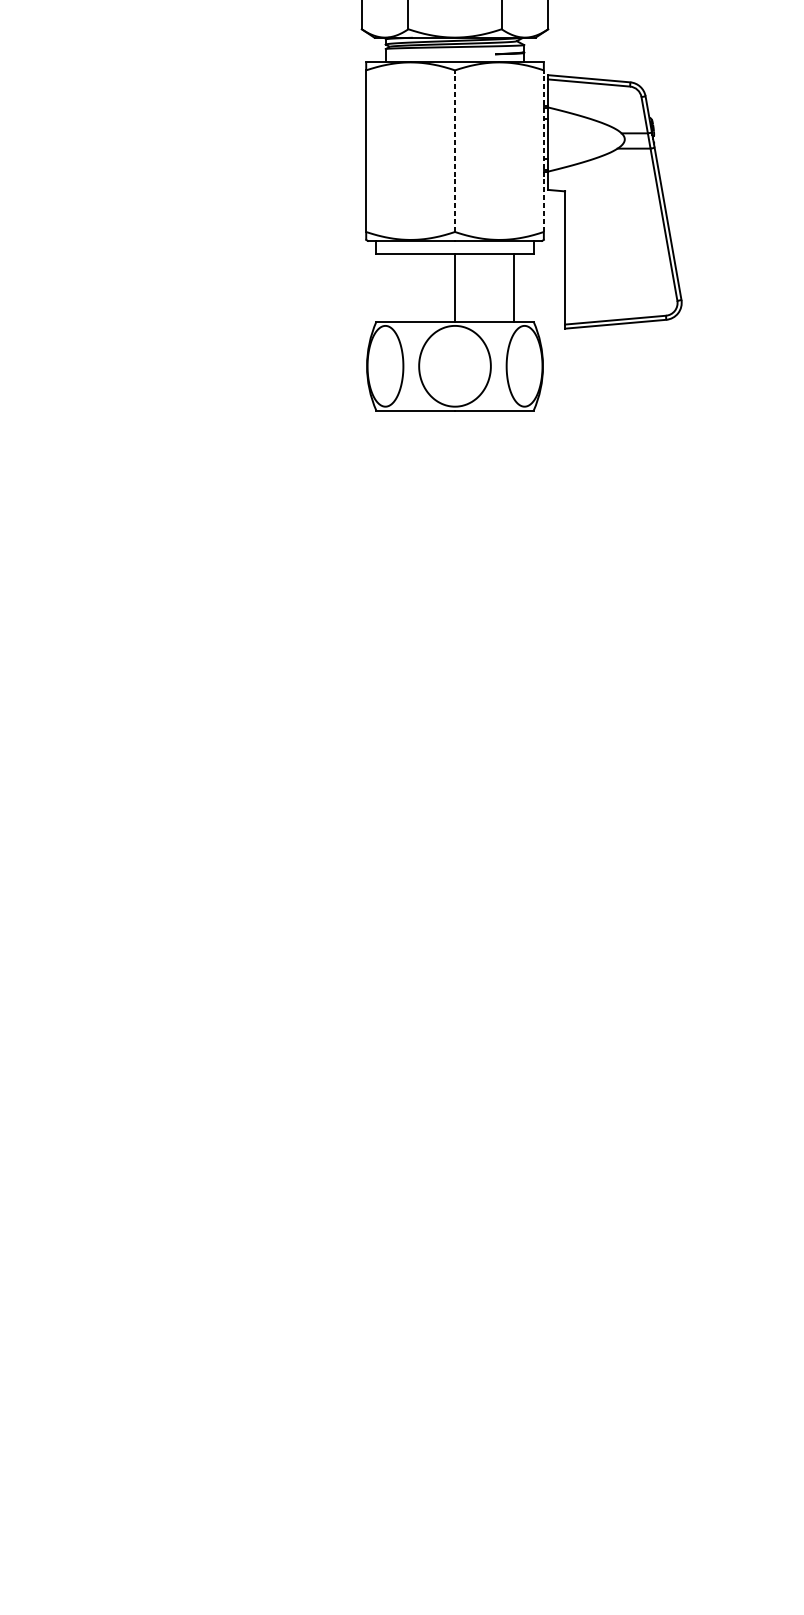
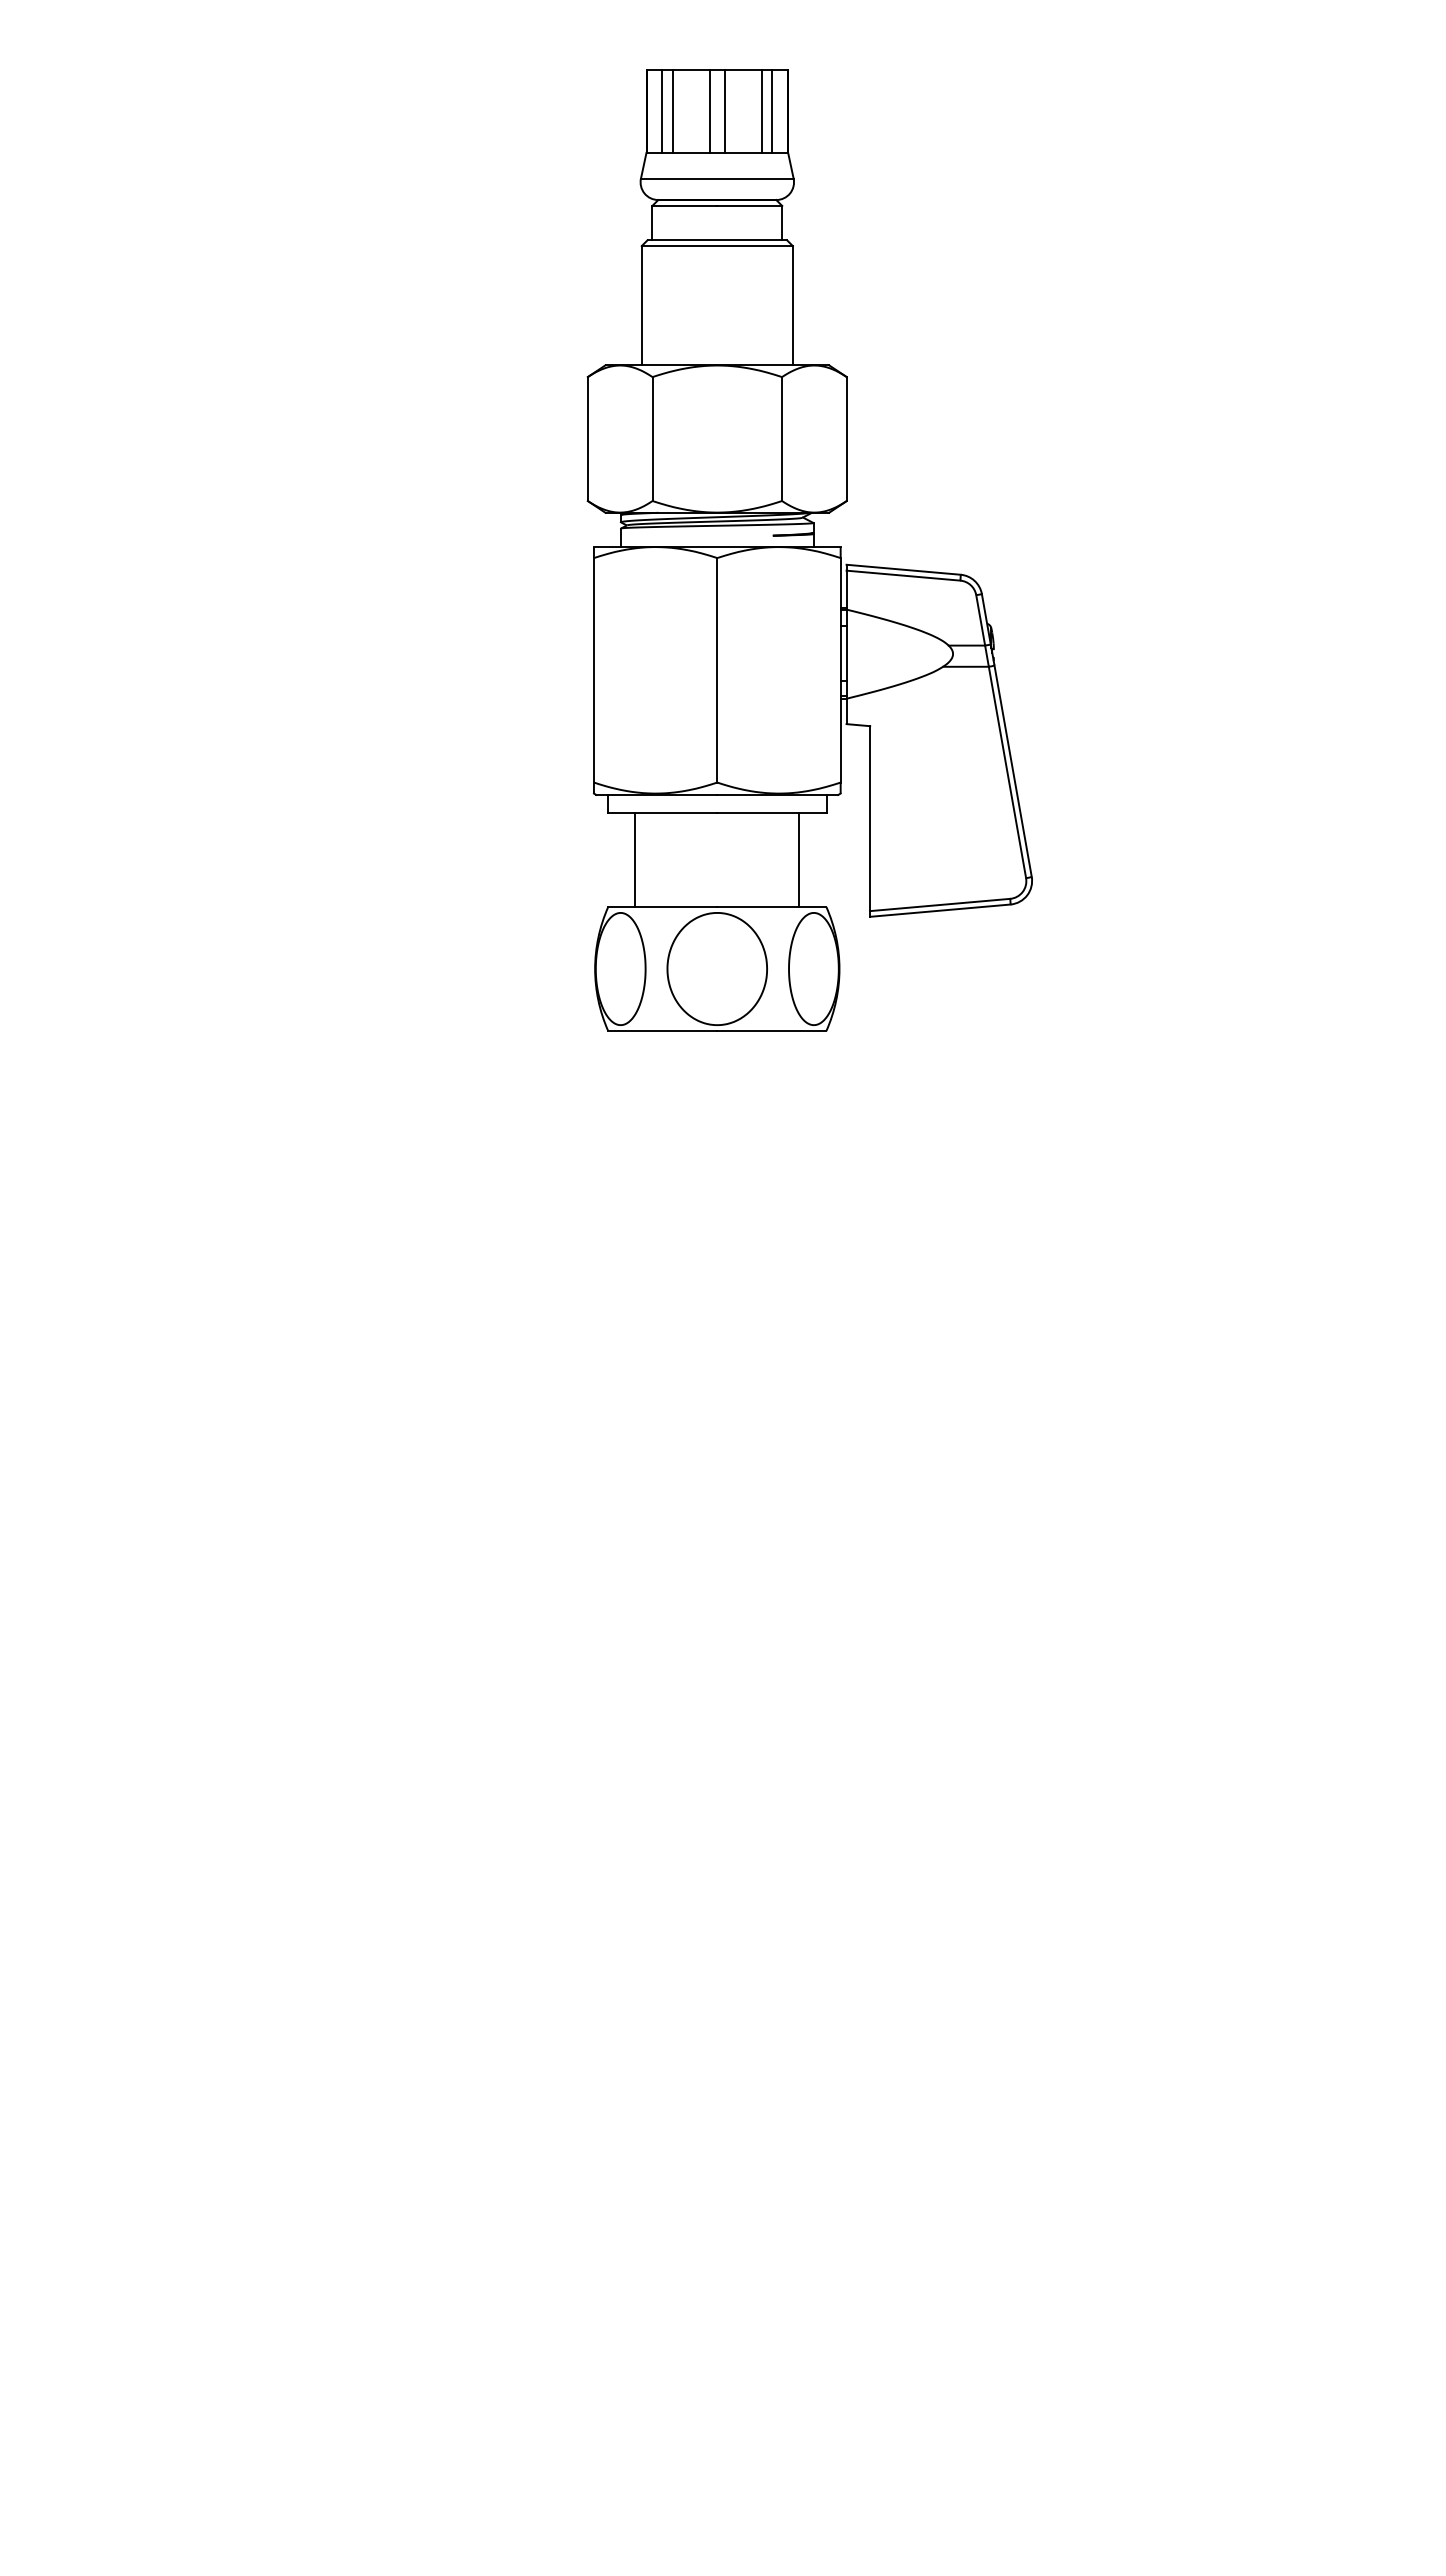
line: (455, 150) -> (717, 669), dashed -> solid
line: (543, 150) -> (840, 669), dashed -> solid
line: (455, 287) -> (635, 859), moved

